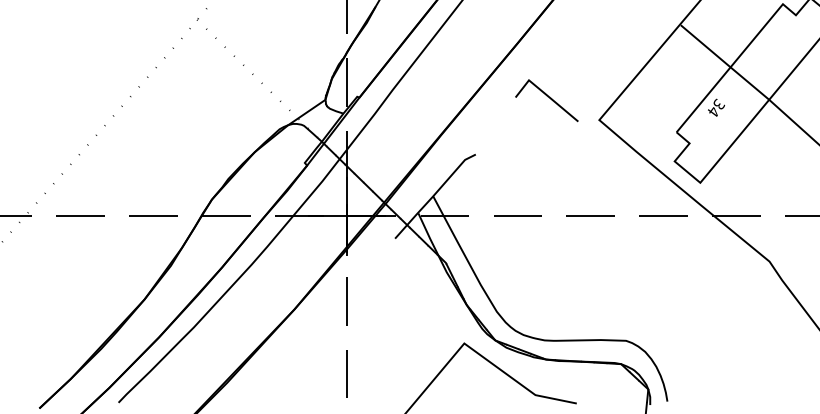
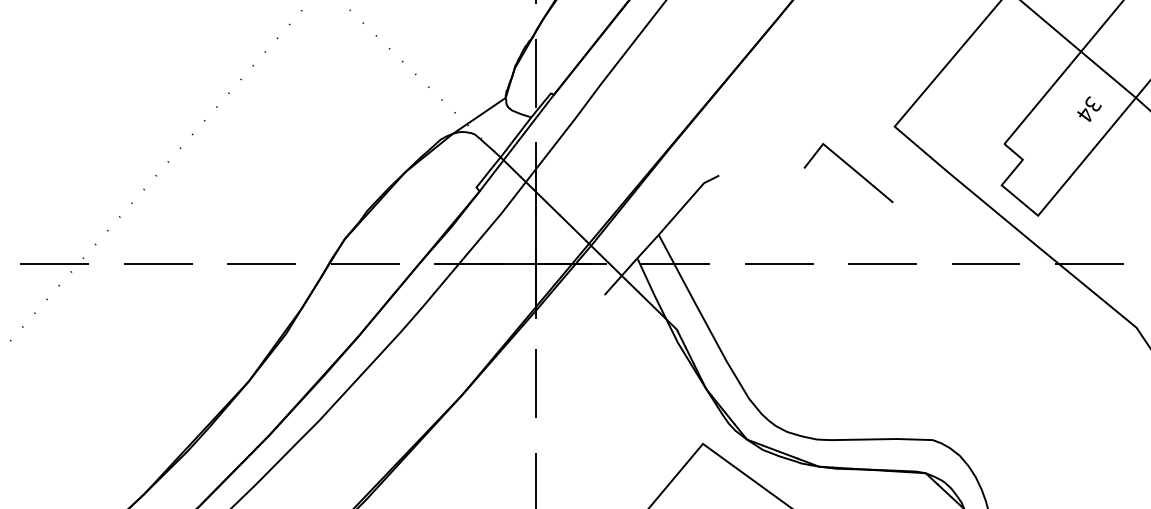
line: (548, 97) -> (850, 168), moved
text: (716, 107) -> (1089, 108), moved

